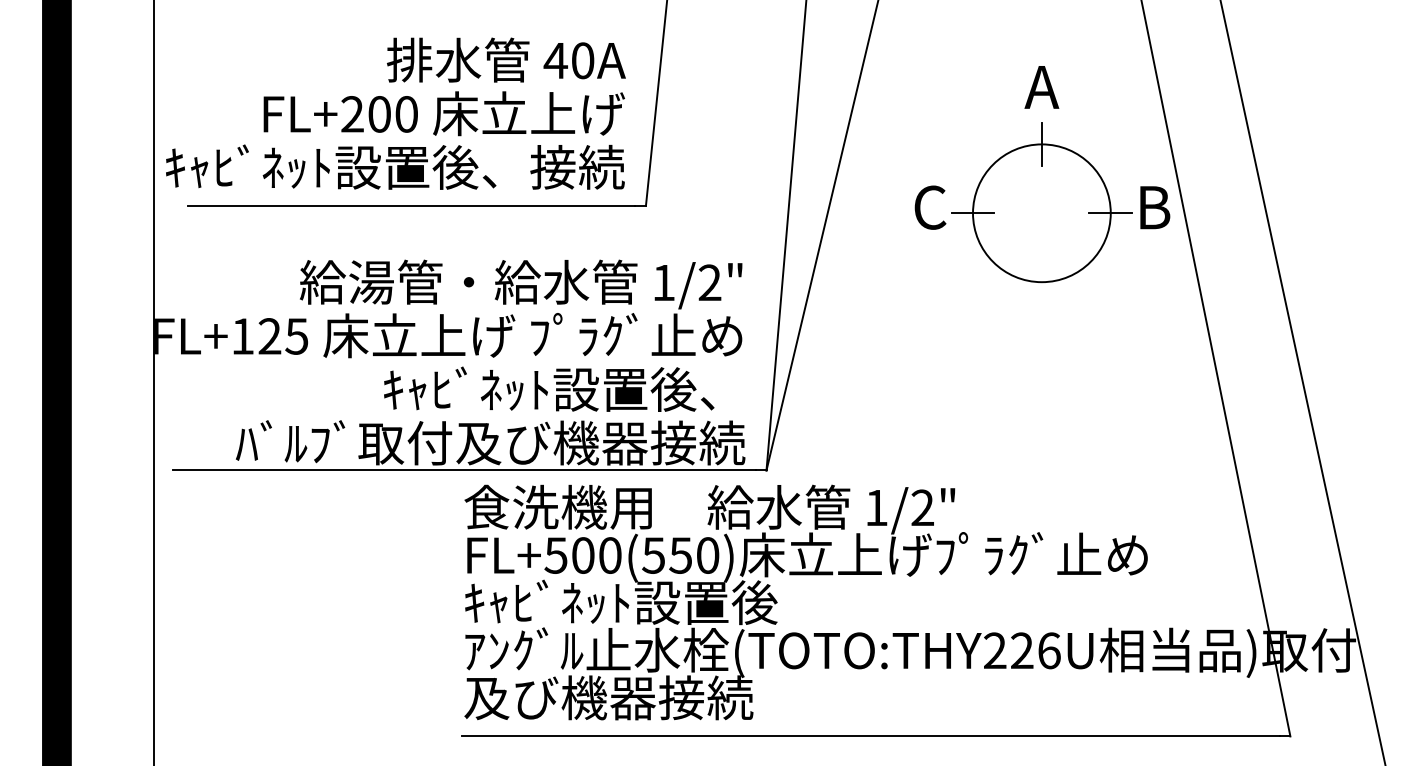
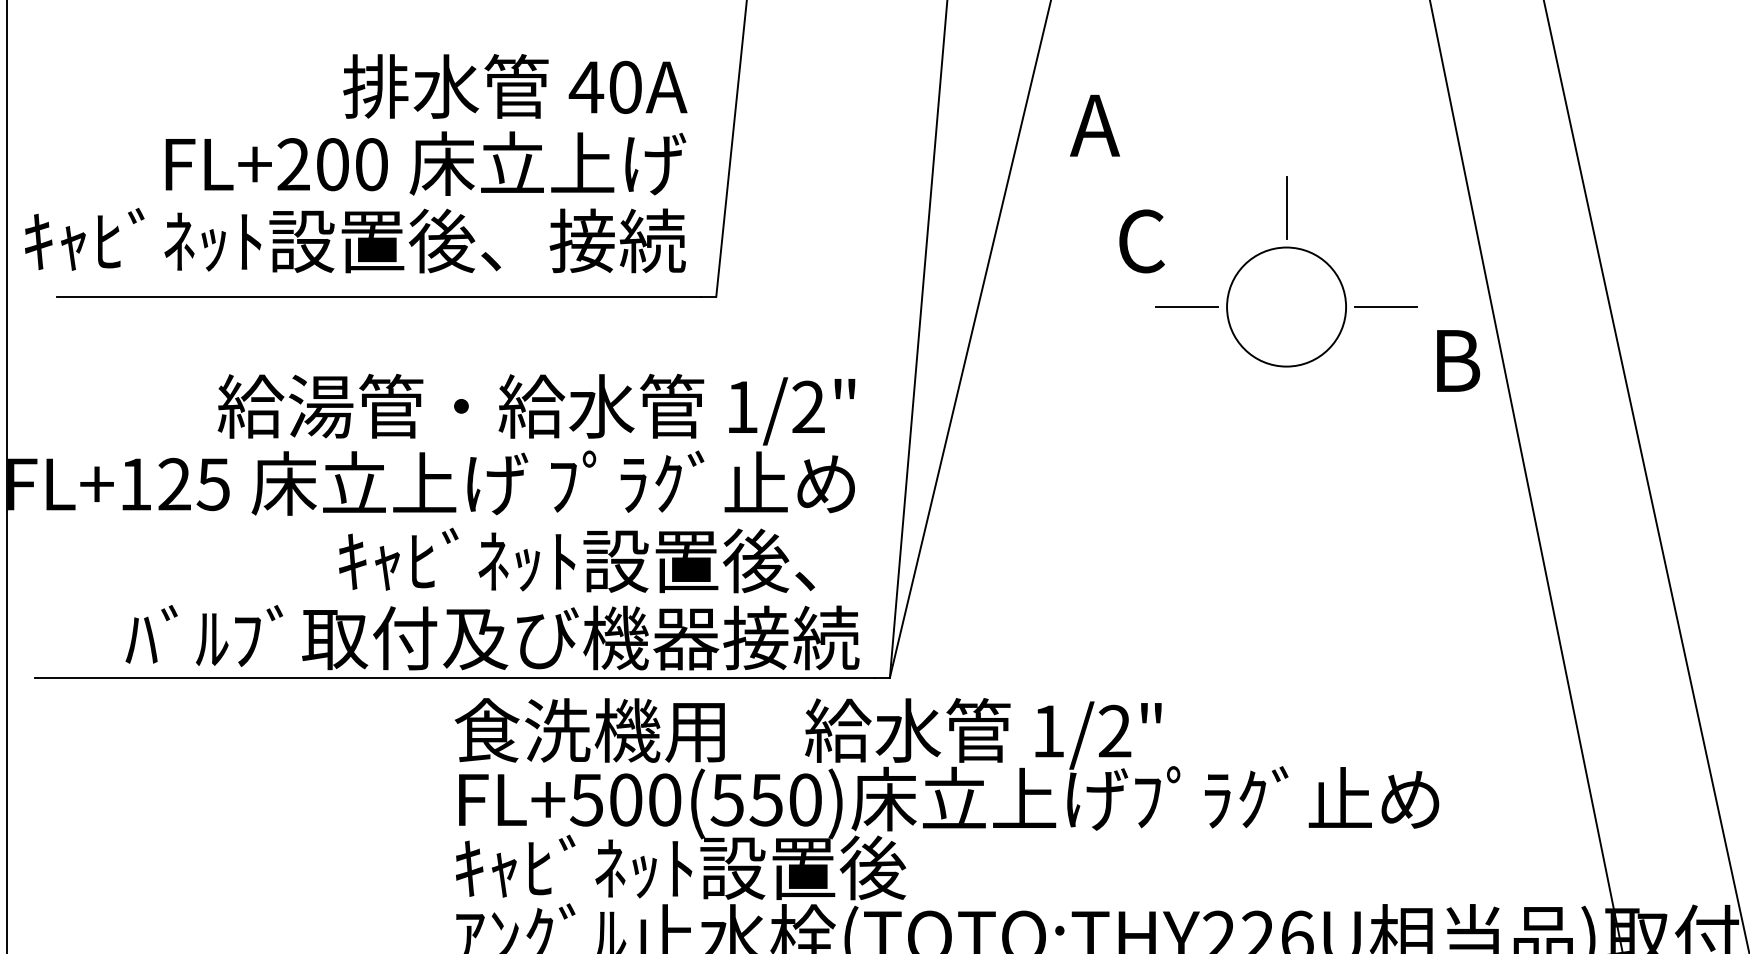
text: (1041, 87) -> (1094, 125), moved
text: (930, 207) -> (1141, 241), moved
text: (1155, 207) -> (1458, 360), moved
circle: (1041, 213) -> (1286, 307), size x0.6

